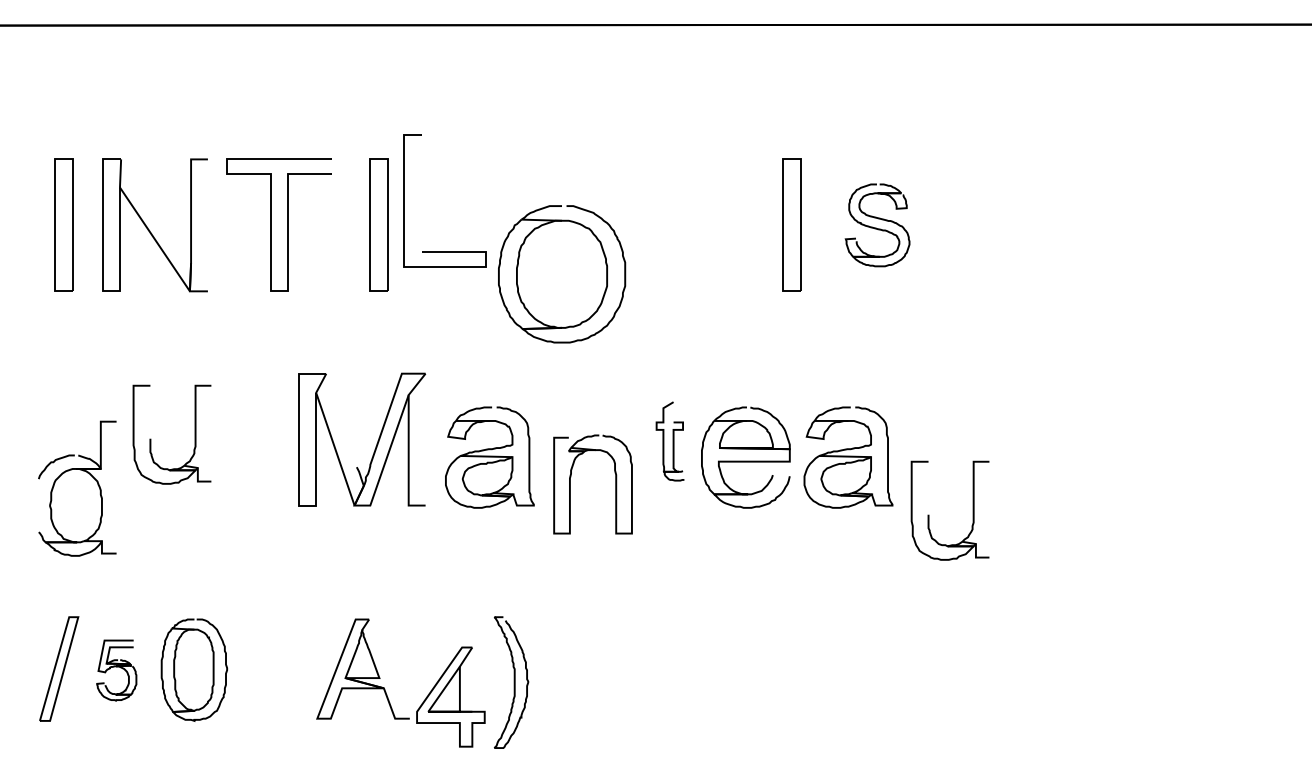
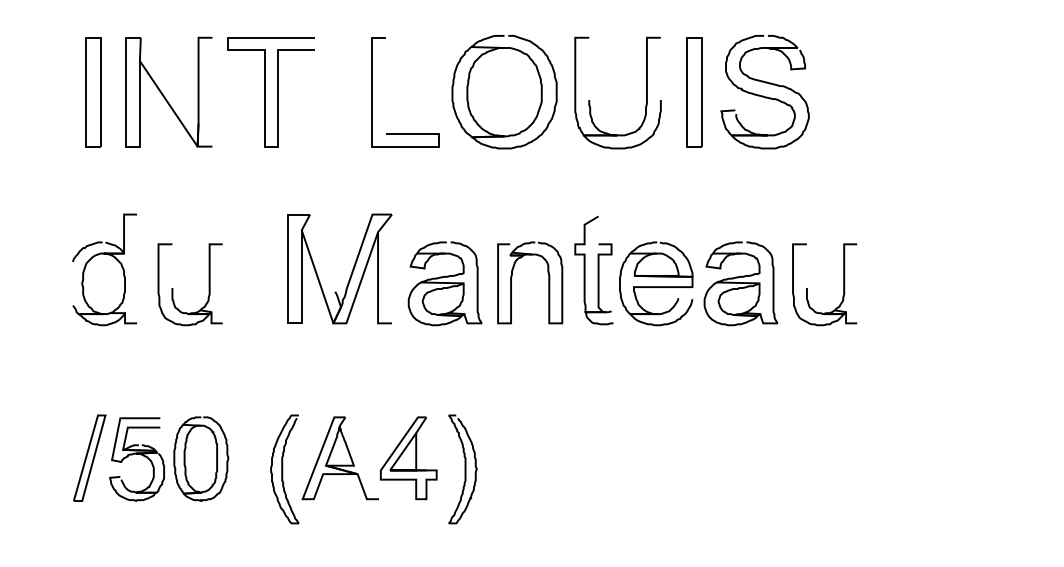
curve: (404, 200) -> (372, 91), moved
part: (378, 224) -> (353, 91), removed
part: (877, 225) -> (764, 92), size x1.67
part: (733, 226) -> (646, 93), added
part: (562, 274) -> (504, 92), moved
part: (151, 439) -> (173, 288), moved
part: (669, 441) -> (593, 270), size x1.67
part: (570, 484) -> (511, 282), moved
part: (77, 488) -> (104, 269), moved
part: (929, 514) -> (807, 287), moved
part: (116, 670) -> (137, 459), size x1.67
curve: (293, 682) -> (283, 469), added
part: (450, 696) -> (408, 457), moved

